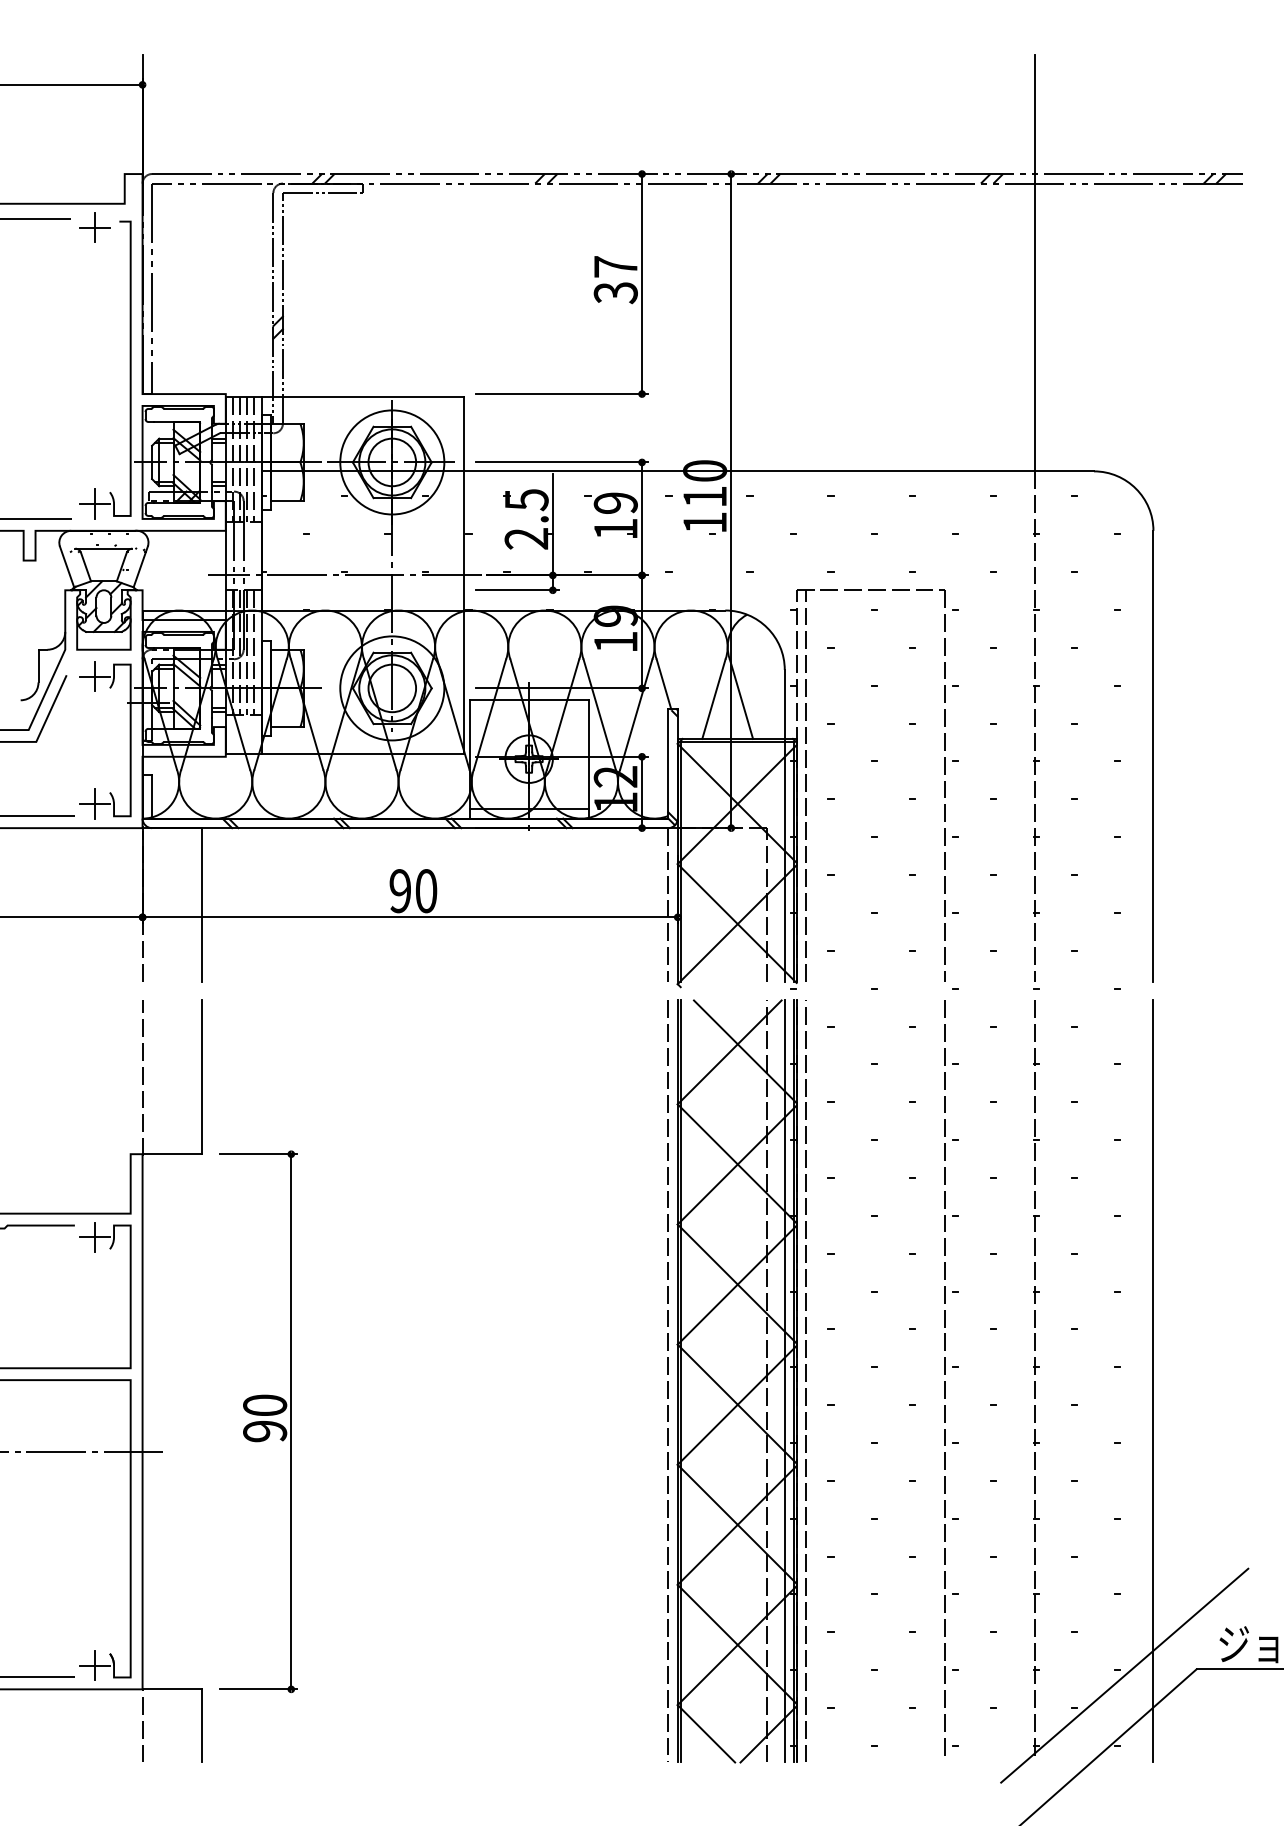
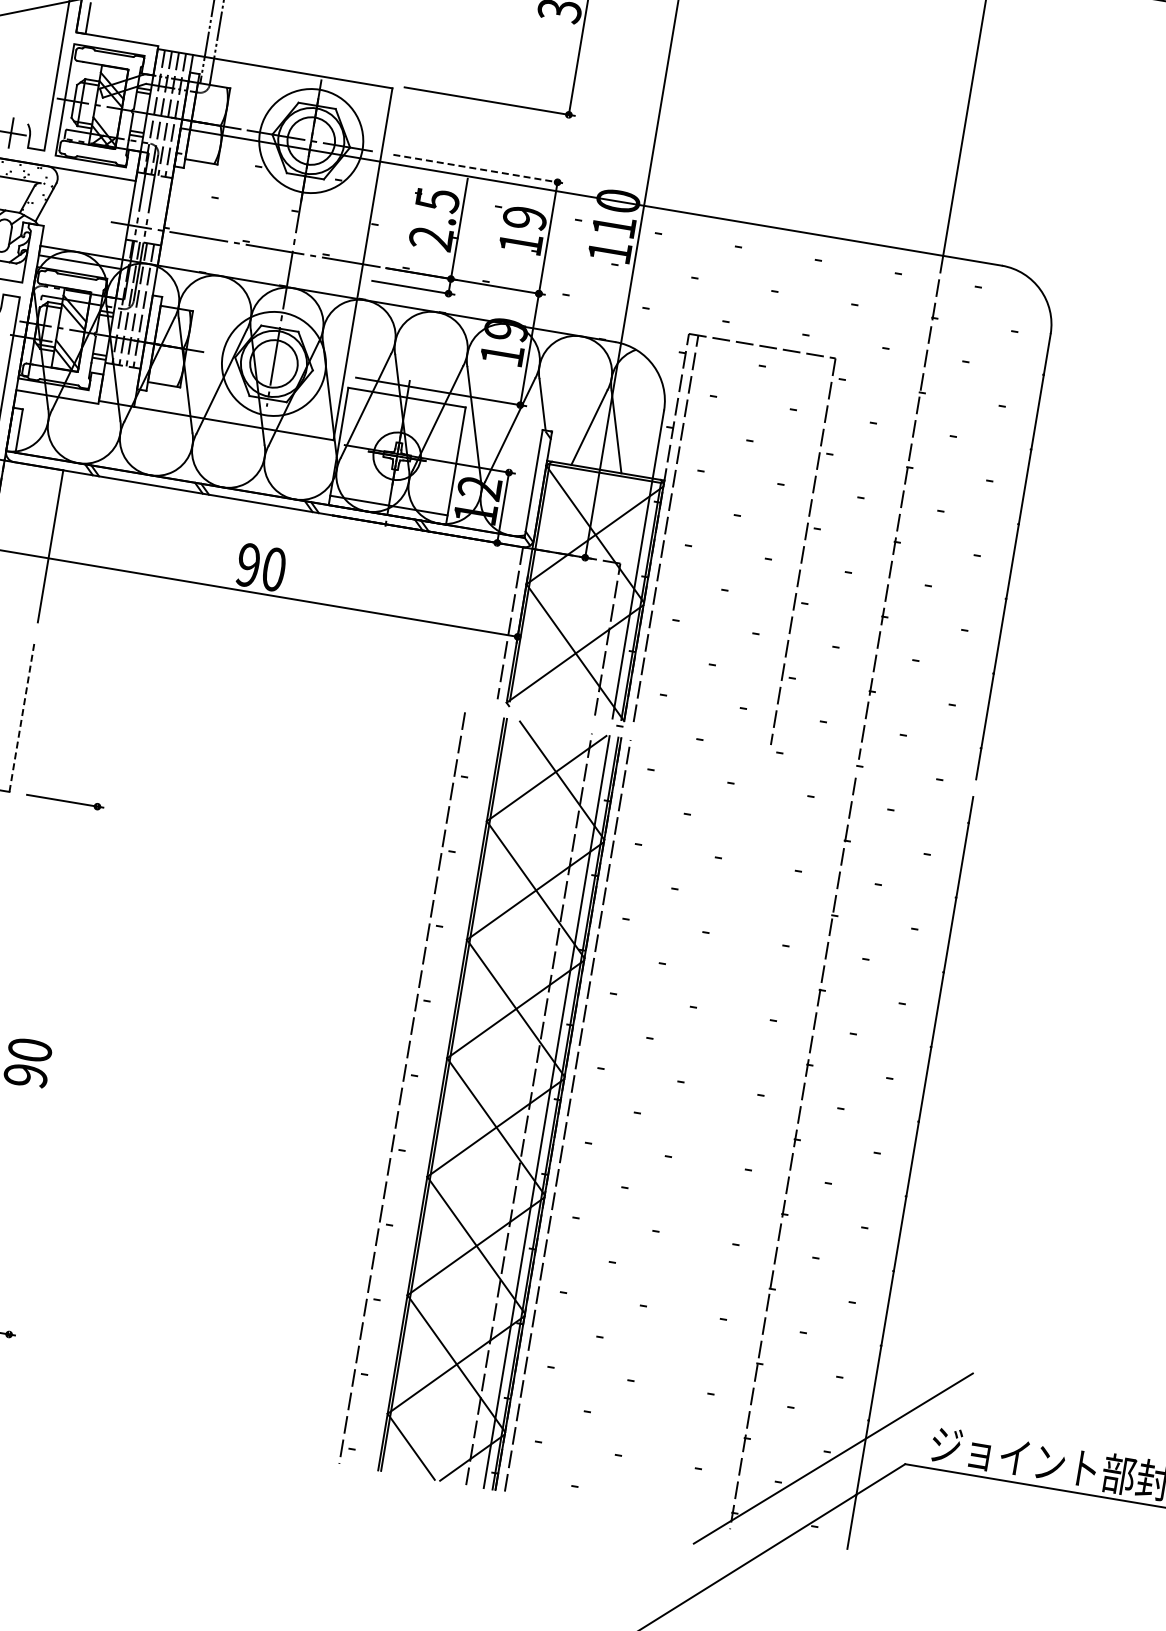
line: (562, 462) -> (479, 169), solid -> dashed
line: (202, 1077) -> (22, 716), solid -> dashed
part: (945, 1374) -> (403, 1081), moved
line: (667, 1381) -> (430, 1092), removed
line: (291, 1421) -> (53, 1070), removed

